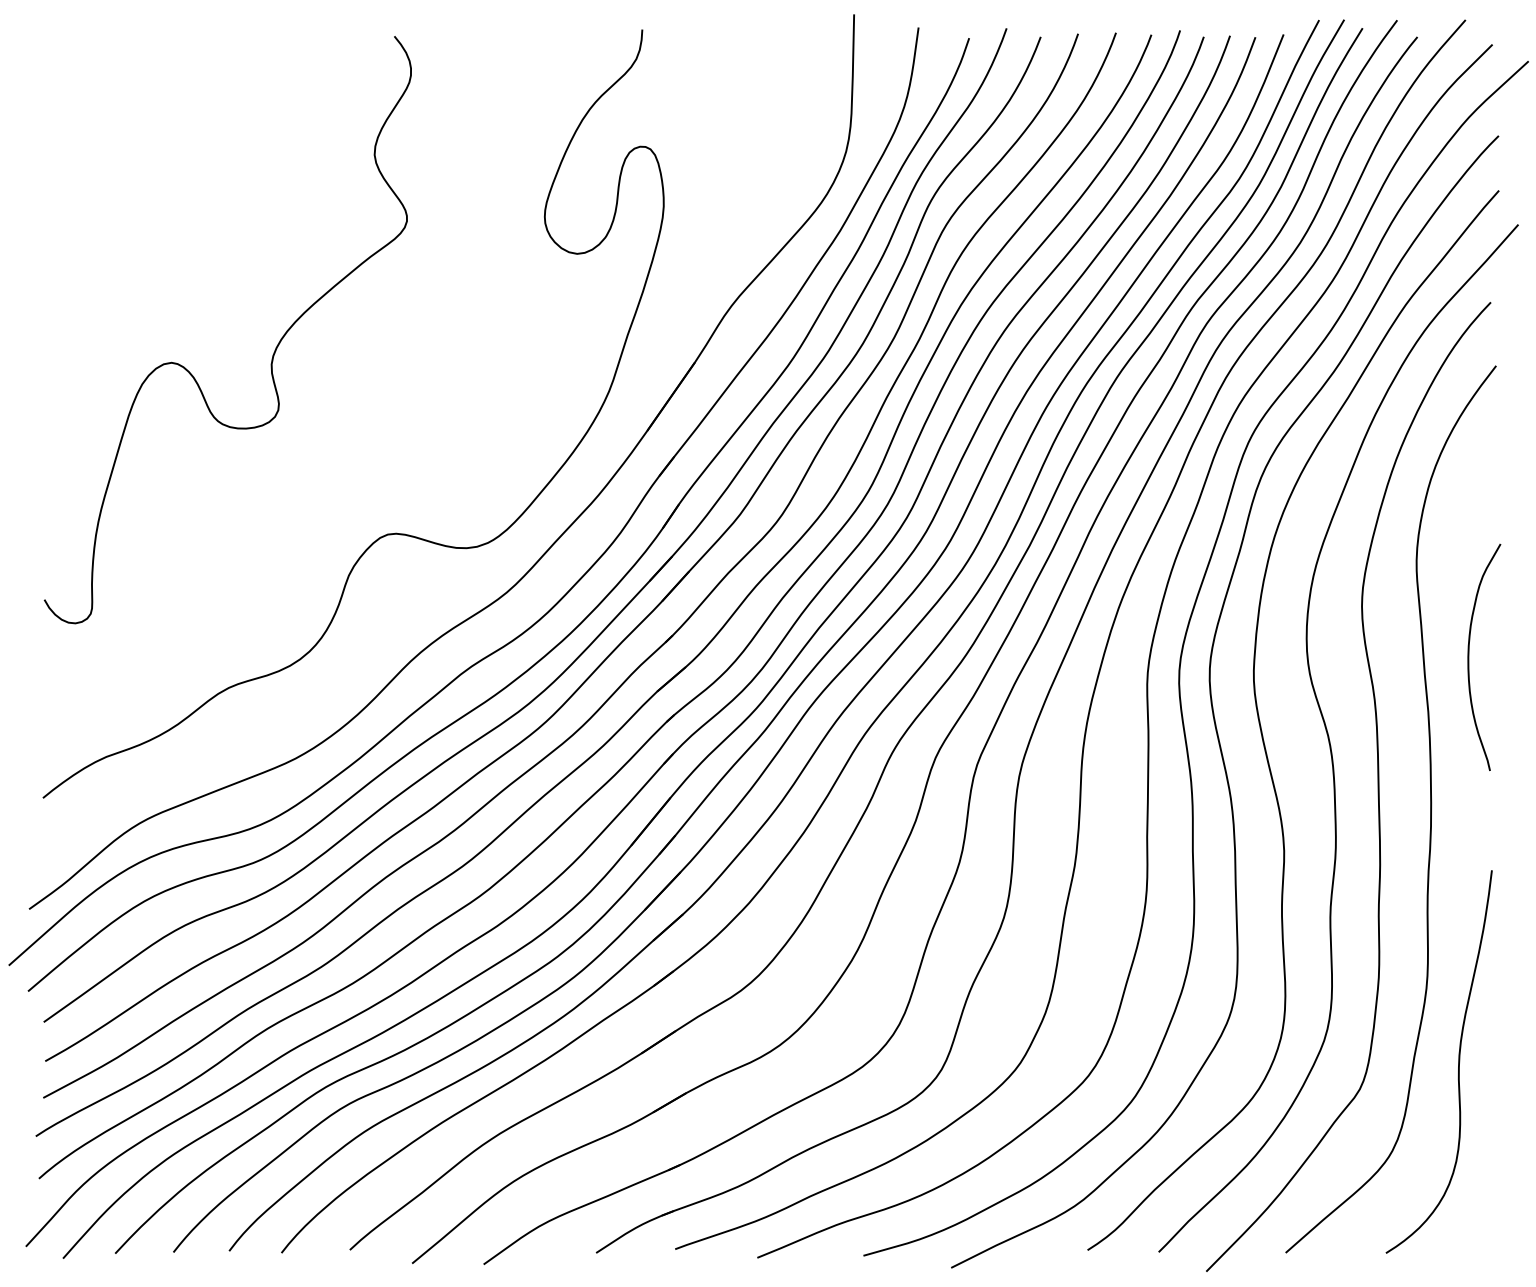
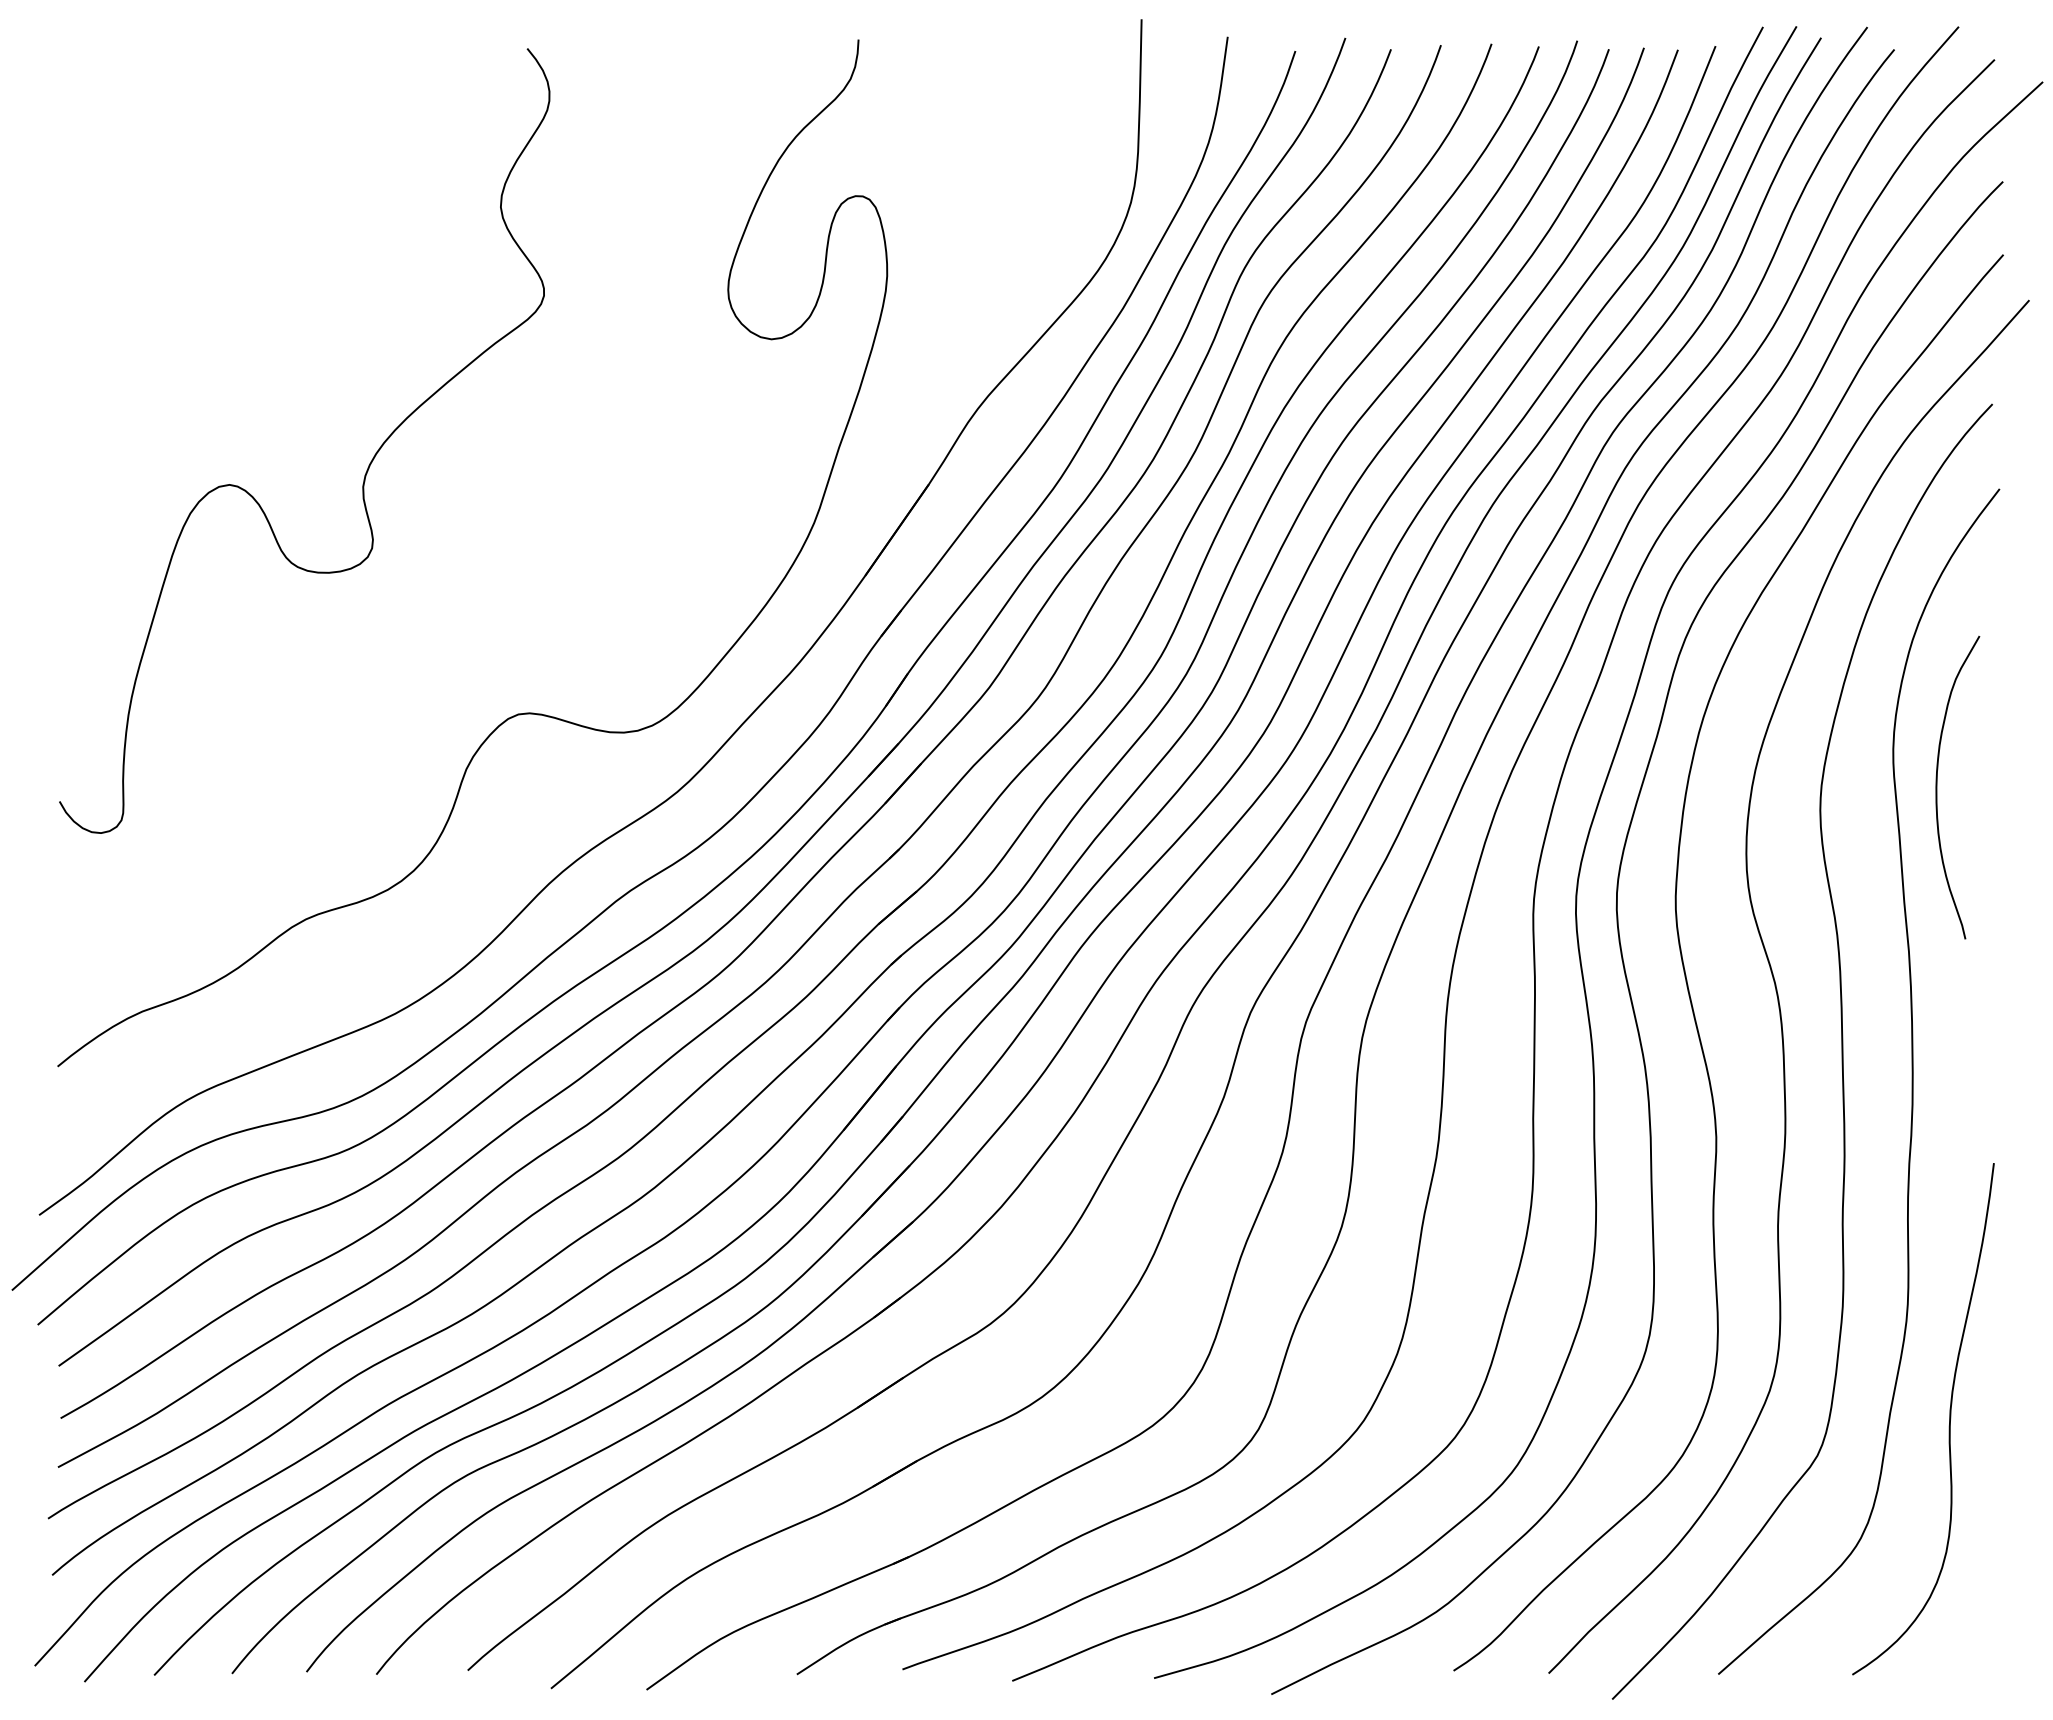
curve: (1469, 657) -> (1937, 787), moved

